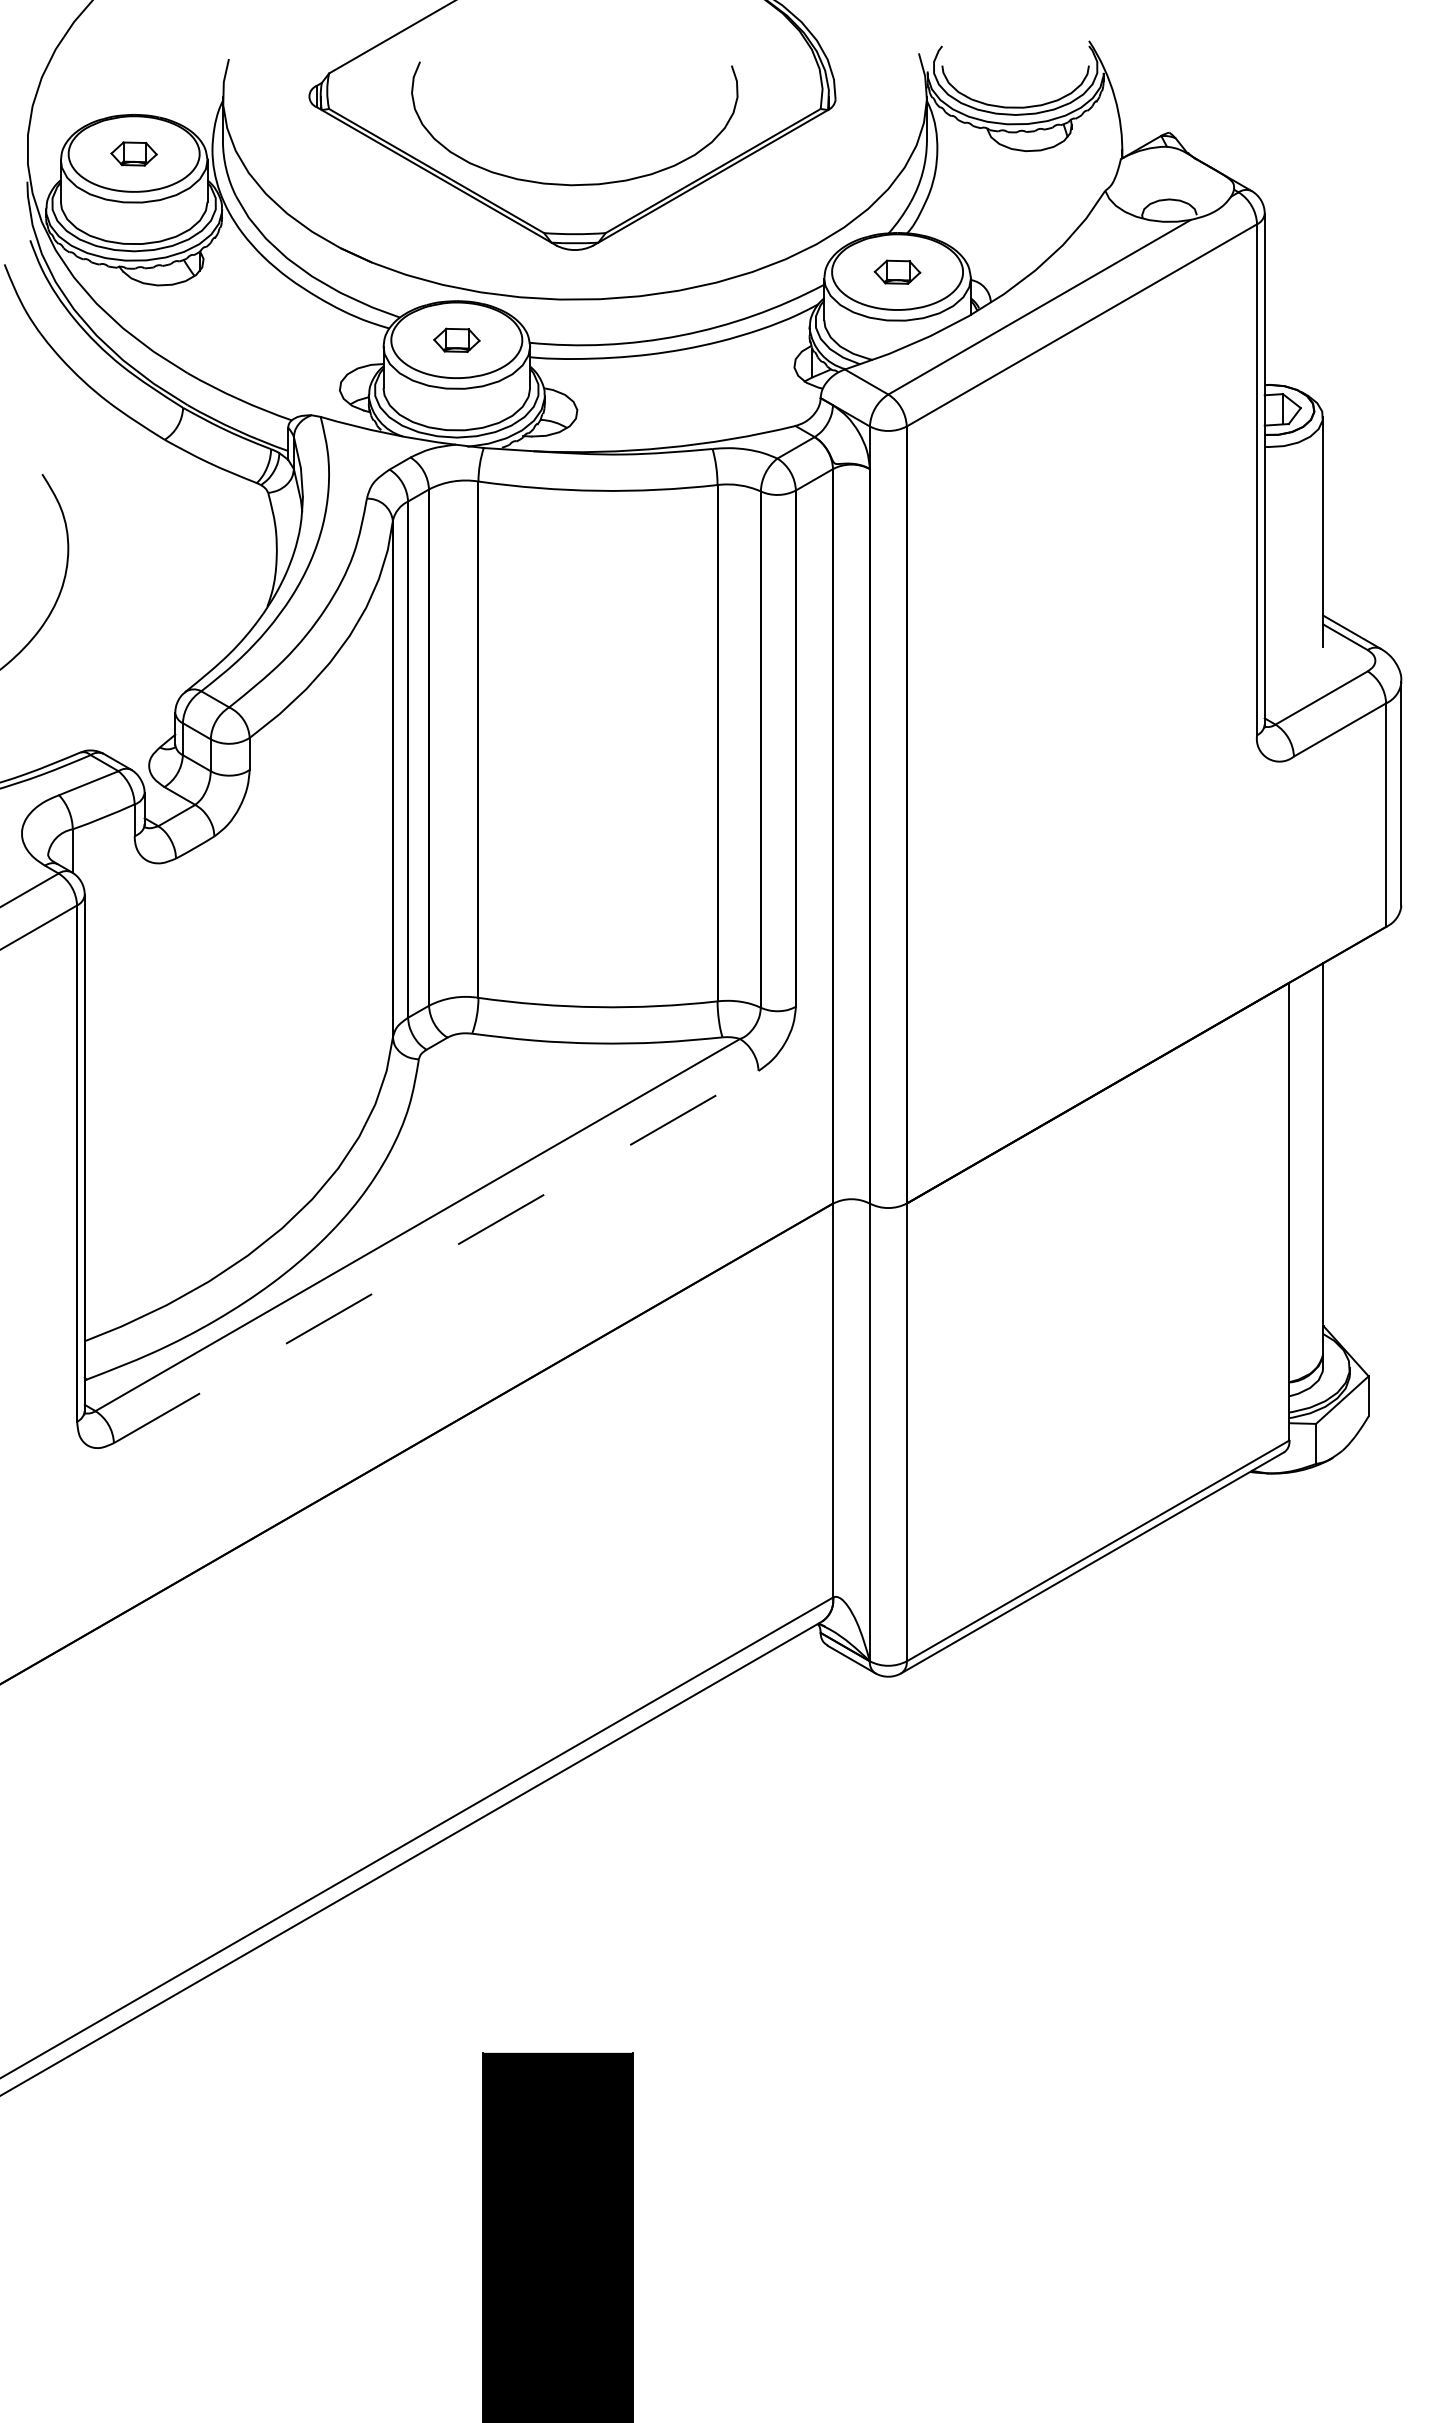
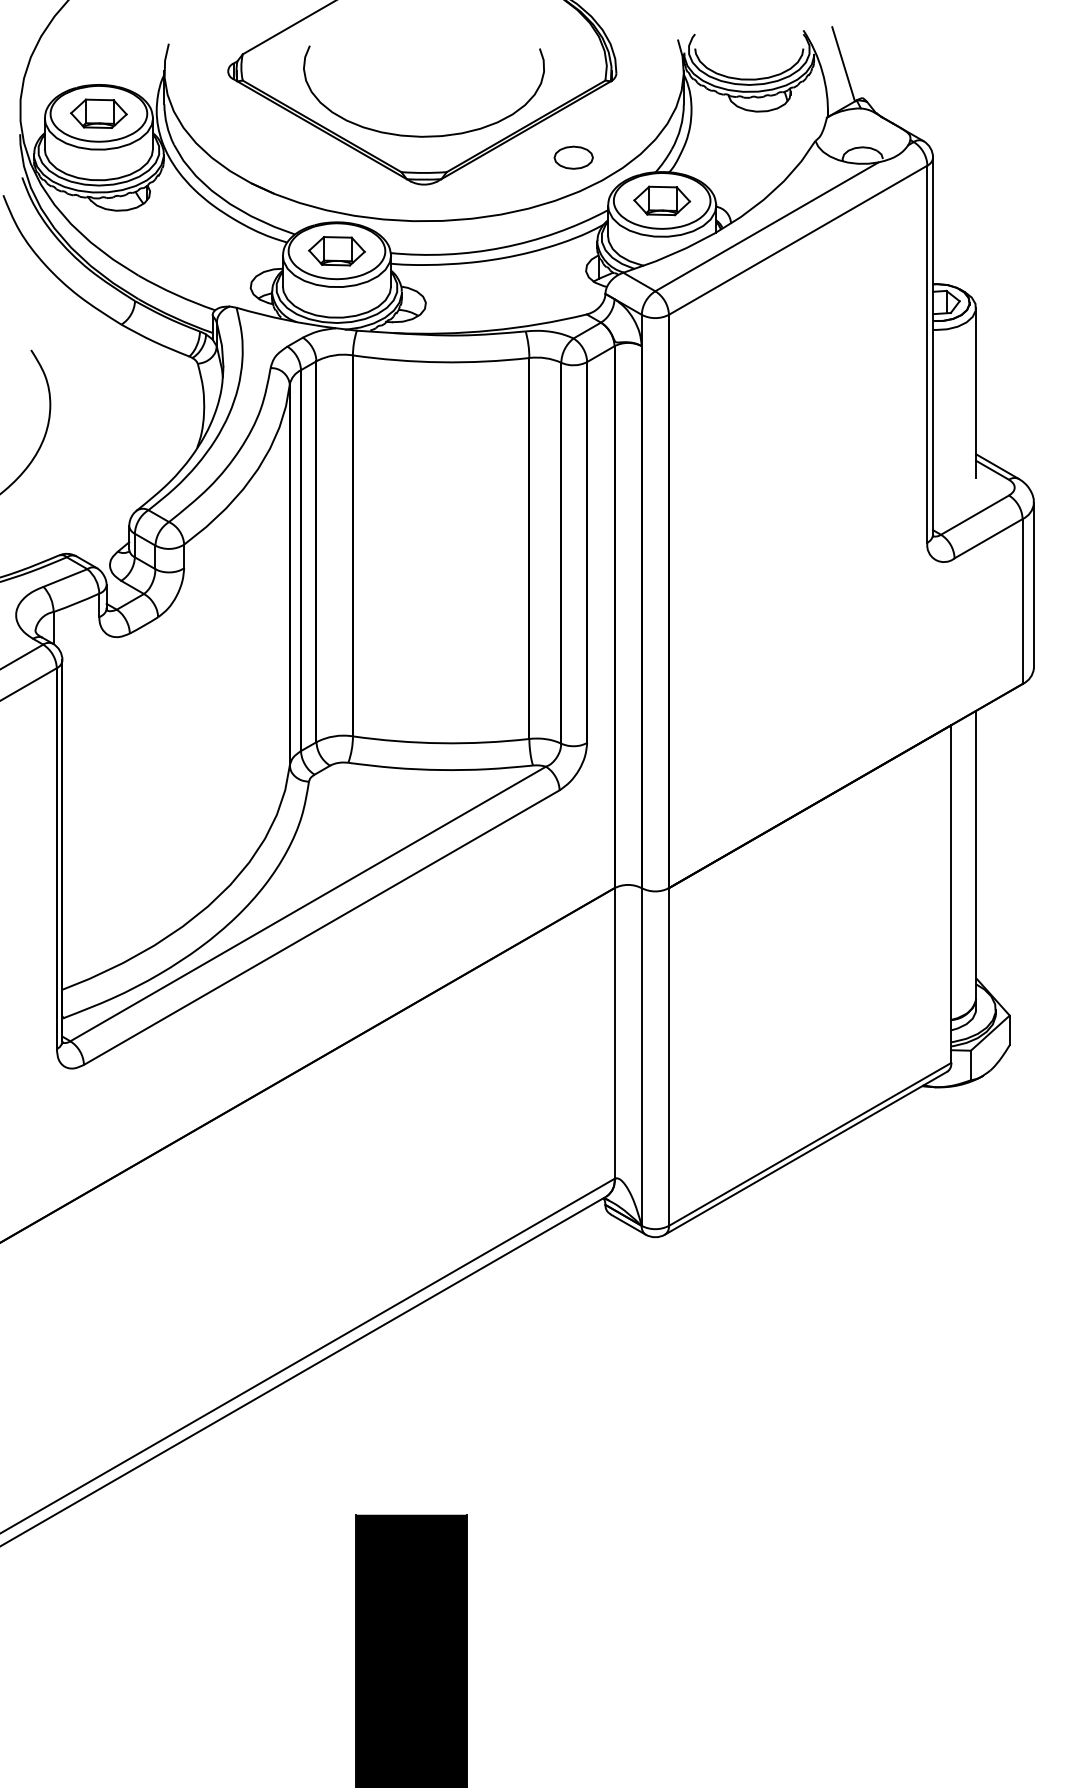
line: (1143, 86) -> (843, 63), added
part: (133, 153) -> (98, 113), size x1.67
part: (777, 213) -> (573, 157), added
part: (897, 272) -> (662, 201), size x1.67
part: (456, 340) -> (336, 251), size x1.67
line: (436, 1256) -> (321, 927), dashed -> solid

